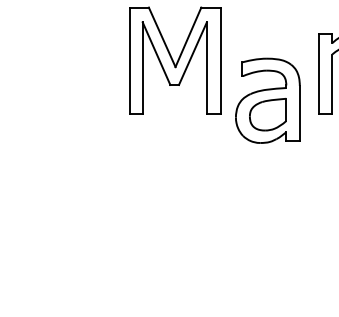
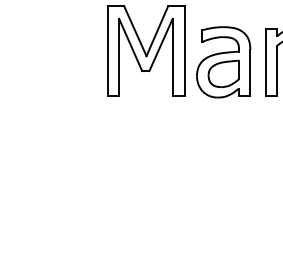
part: (267, 101) -> (223, 62), moved

